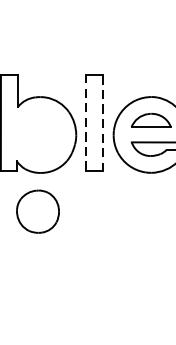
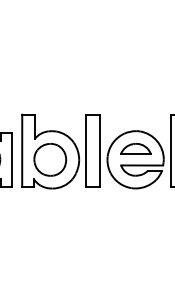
line: (85, 122) -> (86, 150), dashed -> solid
line: (103, 123) -> (99, 151), dashed -> solid
part: (38, 211) -> (50, 159), moved

